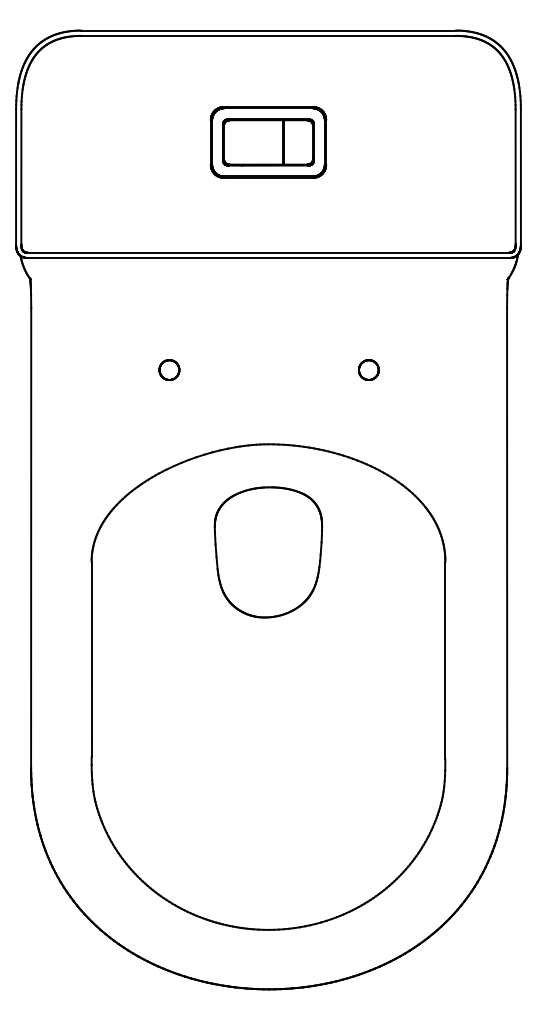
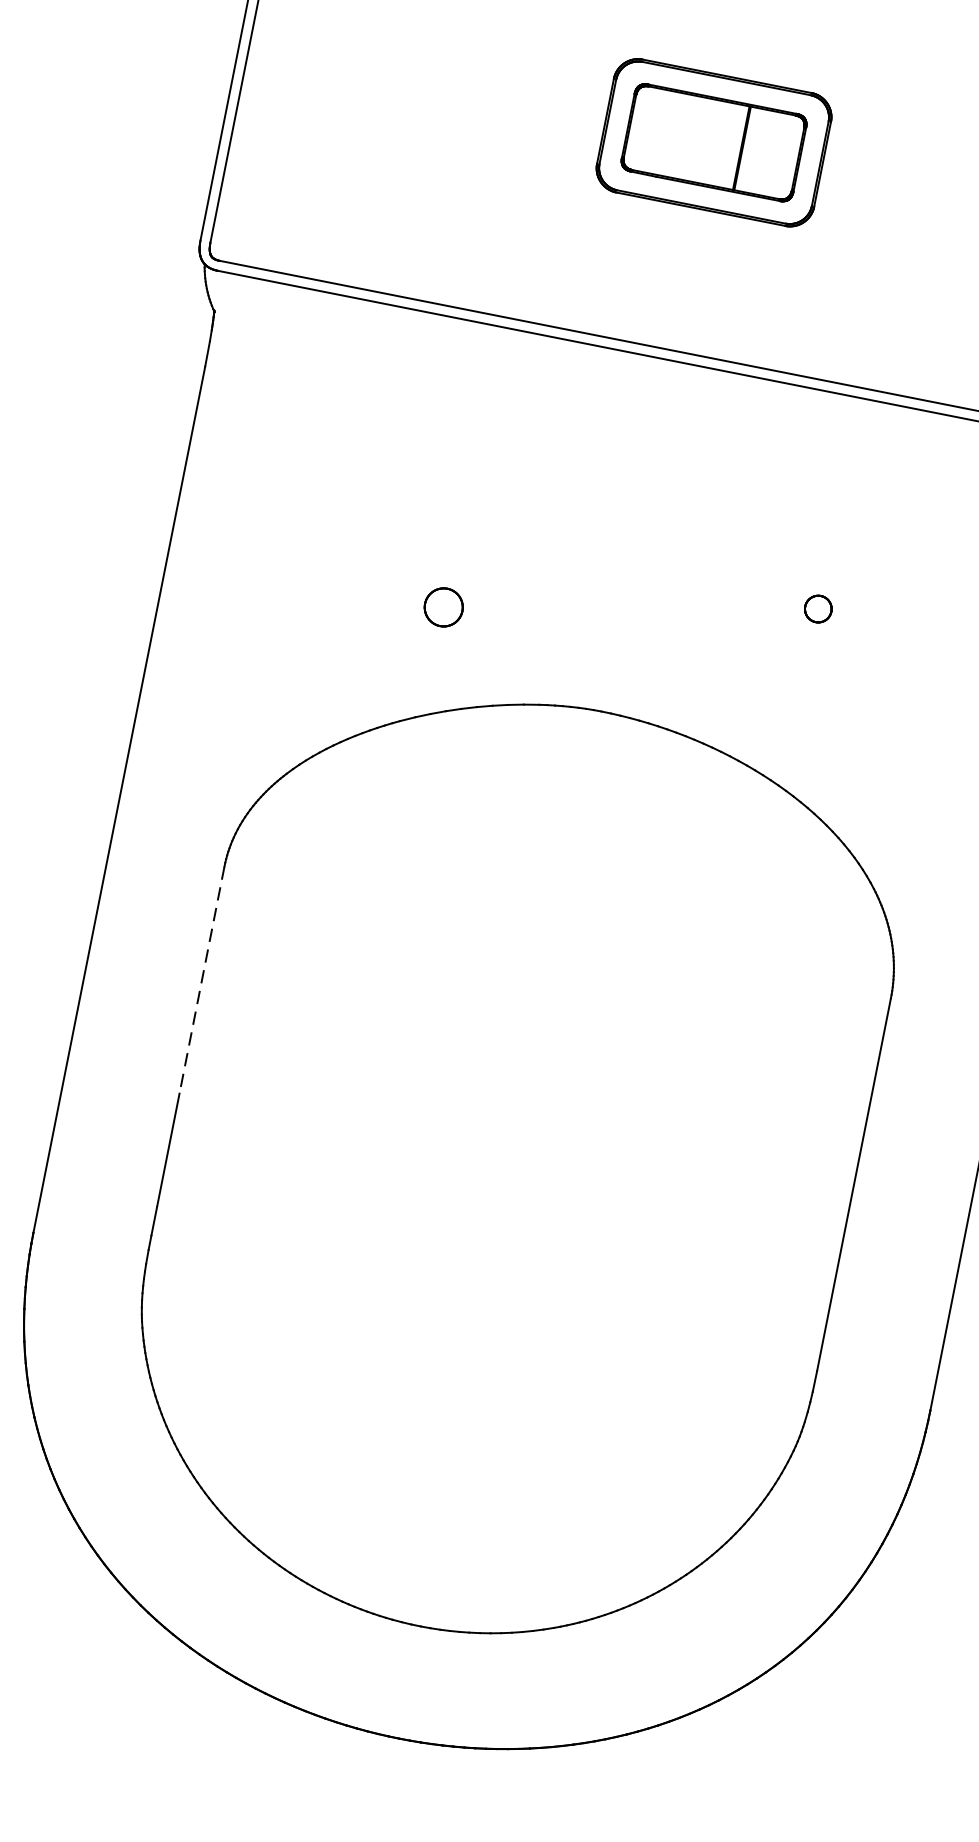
part: (169, 369) -> (444, 606), moved
part: (368, 369) -> (817, 607), size x0.7
part: (268, 552) -> (561, 915), removed
line: (91, 622) -> (201, 981), solid -> dashed

